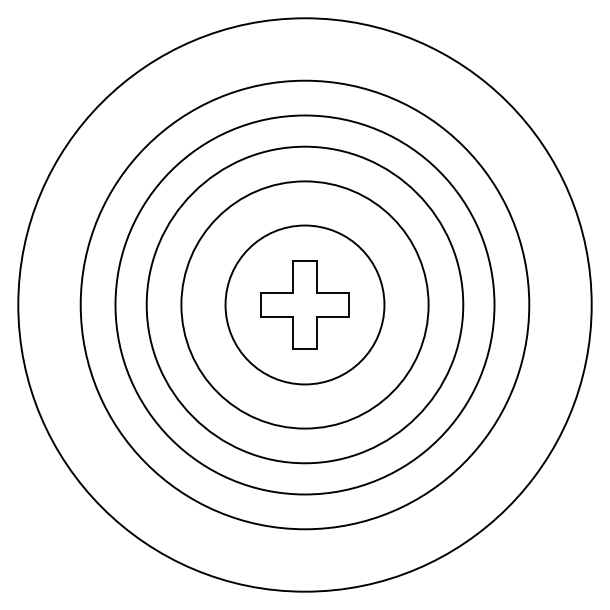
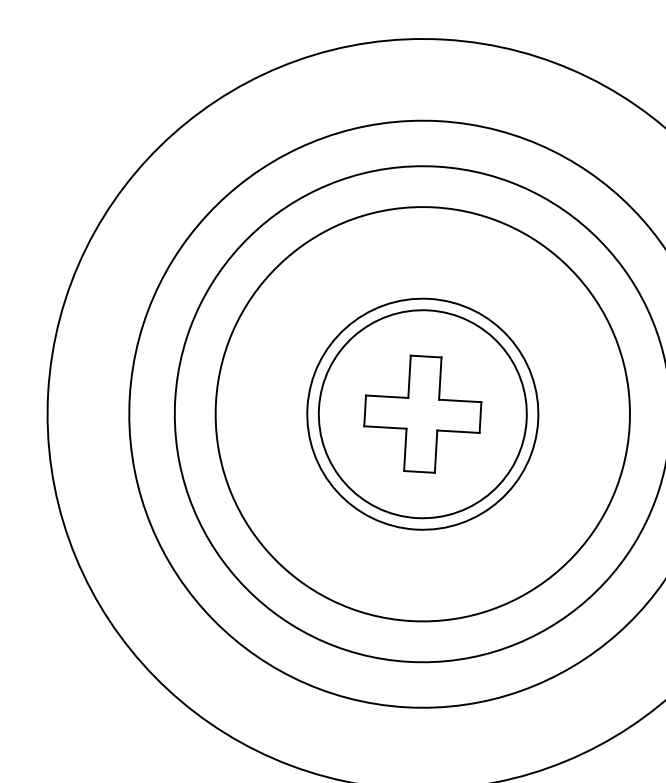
circle: (304, 304) -> (422, 413), size x0.71

